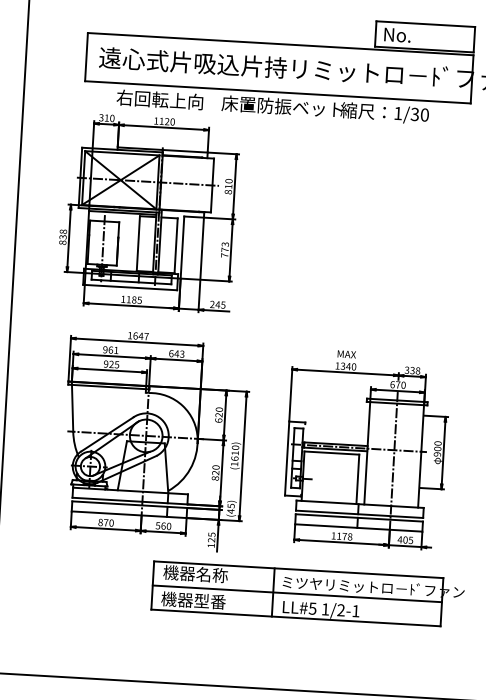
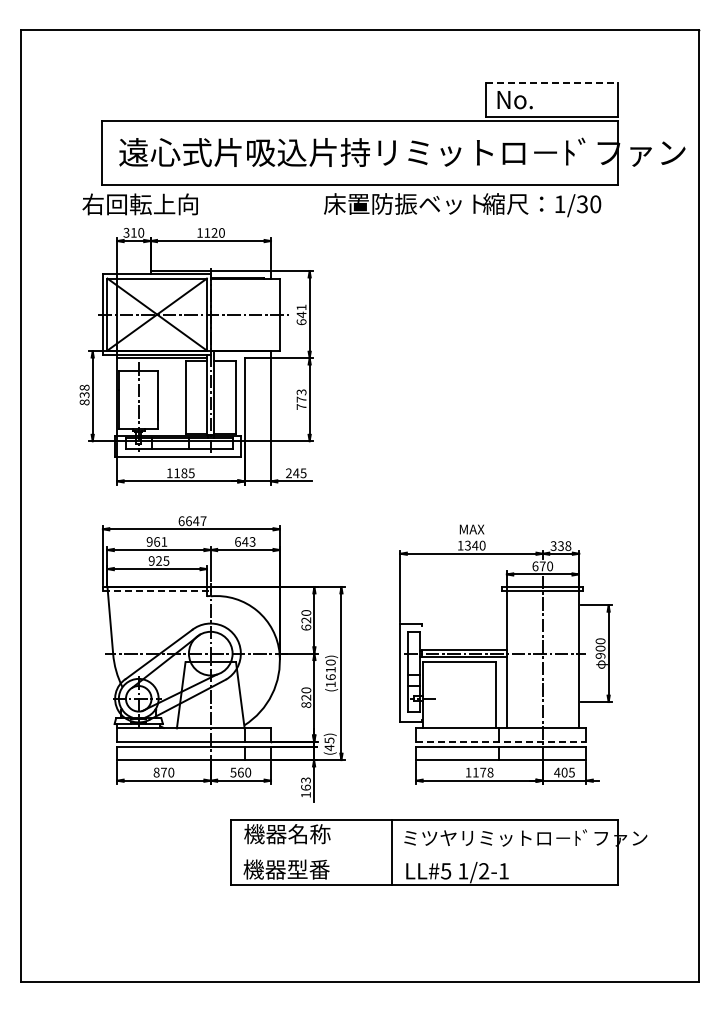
line: (426, 24) -> (552, 83), solid -> dashed
text: (159, 99) -> (139, 204), moved
text: (325, 110) -> (462, 205), moved
text: (228, 186) -> (301, 314), 810 -> 641
text: (130, 335) -> (181, 521), 1647 -> 6647
line: (109, 387) -> (157, 591), solid -> dashed
line: (359, 514) -> (501, 741), solid -> dashed
text: (211, 537) -> (305, 783), 125 -> 163
line: (297, 593) -> (424, 852), removed

